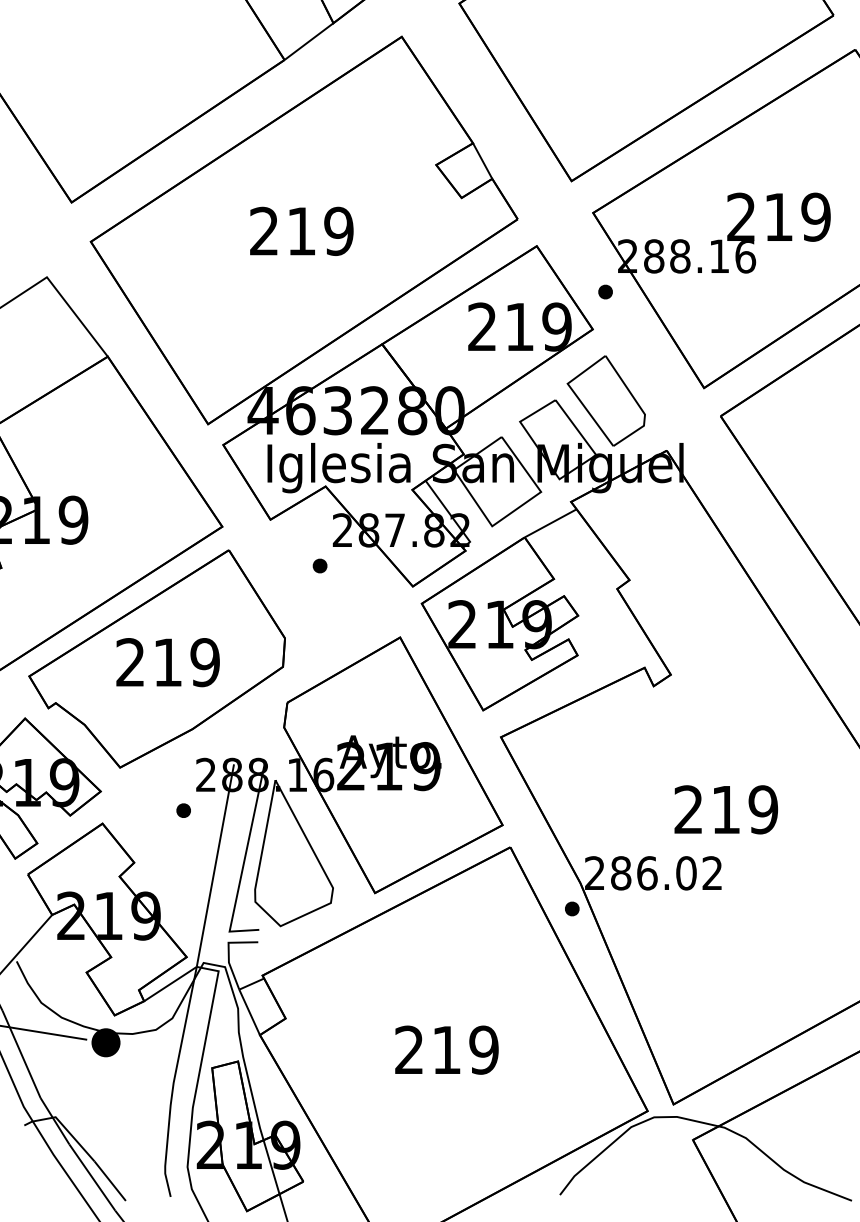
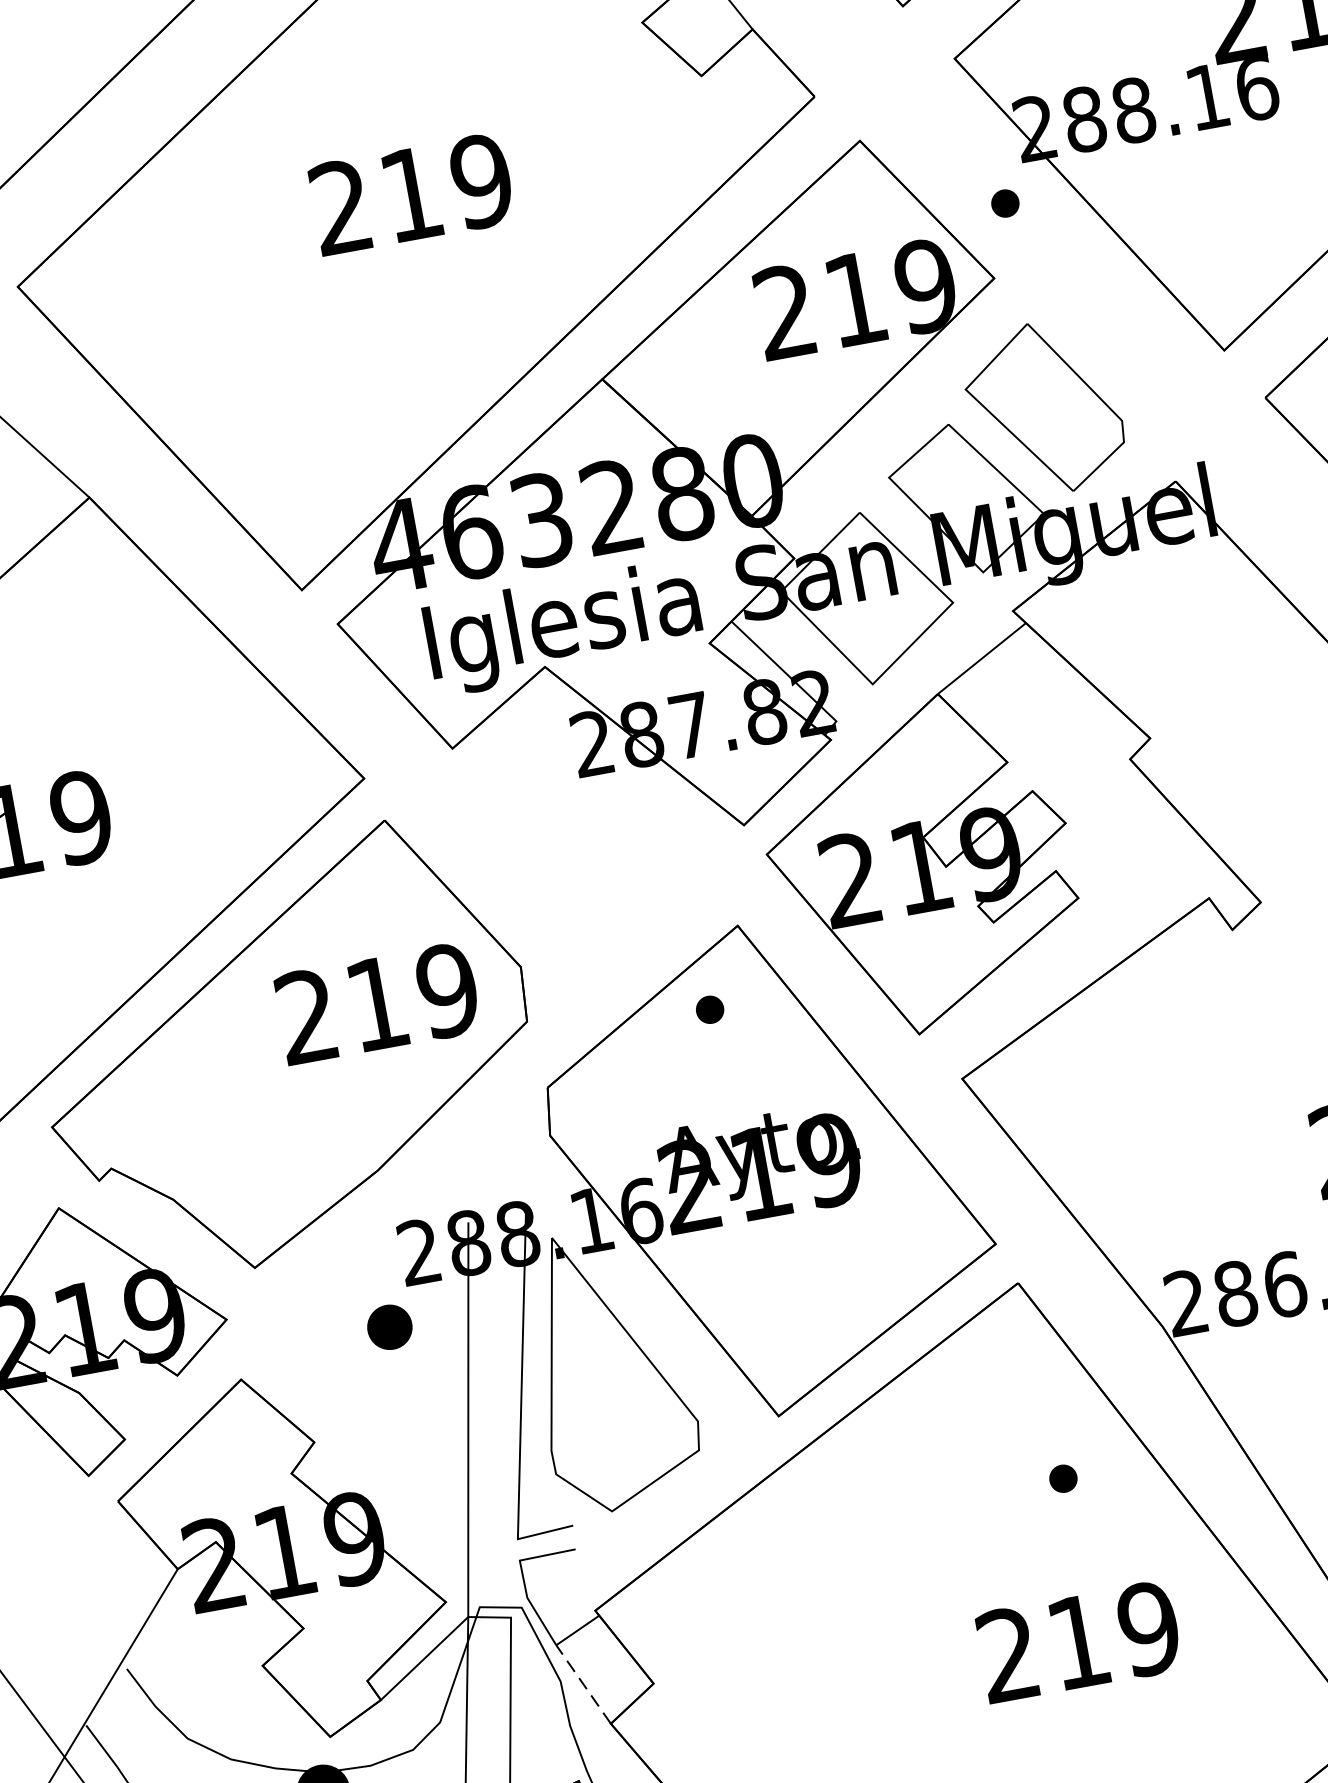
part: (319, 565) -> (708, 1009), moved
text: (167, 662) -> (376, 1003), moved
part: (183, 810) -> (389, 1326), size x1.6
part: (572, 908) -> (1063, 1477), moved
line: (249, 1012) -> (583, 1684), solid -> dashed
text: (446, 1049) -> (1078, 1640), moved

